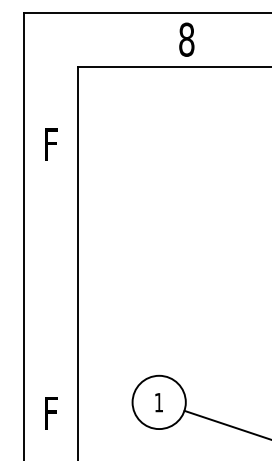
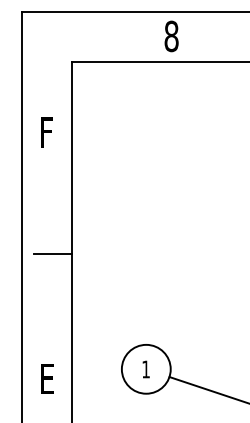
line: (57, 277) -> (52, 254), added
text: (51, 412) -> (47, 378), F -> E

